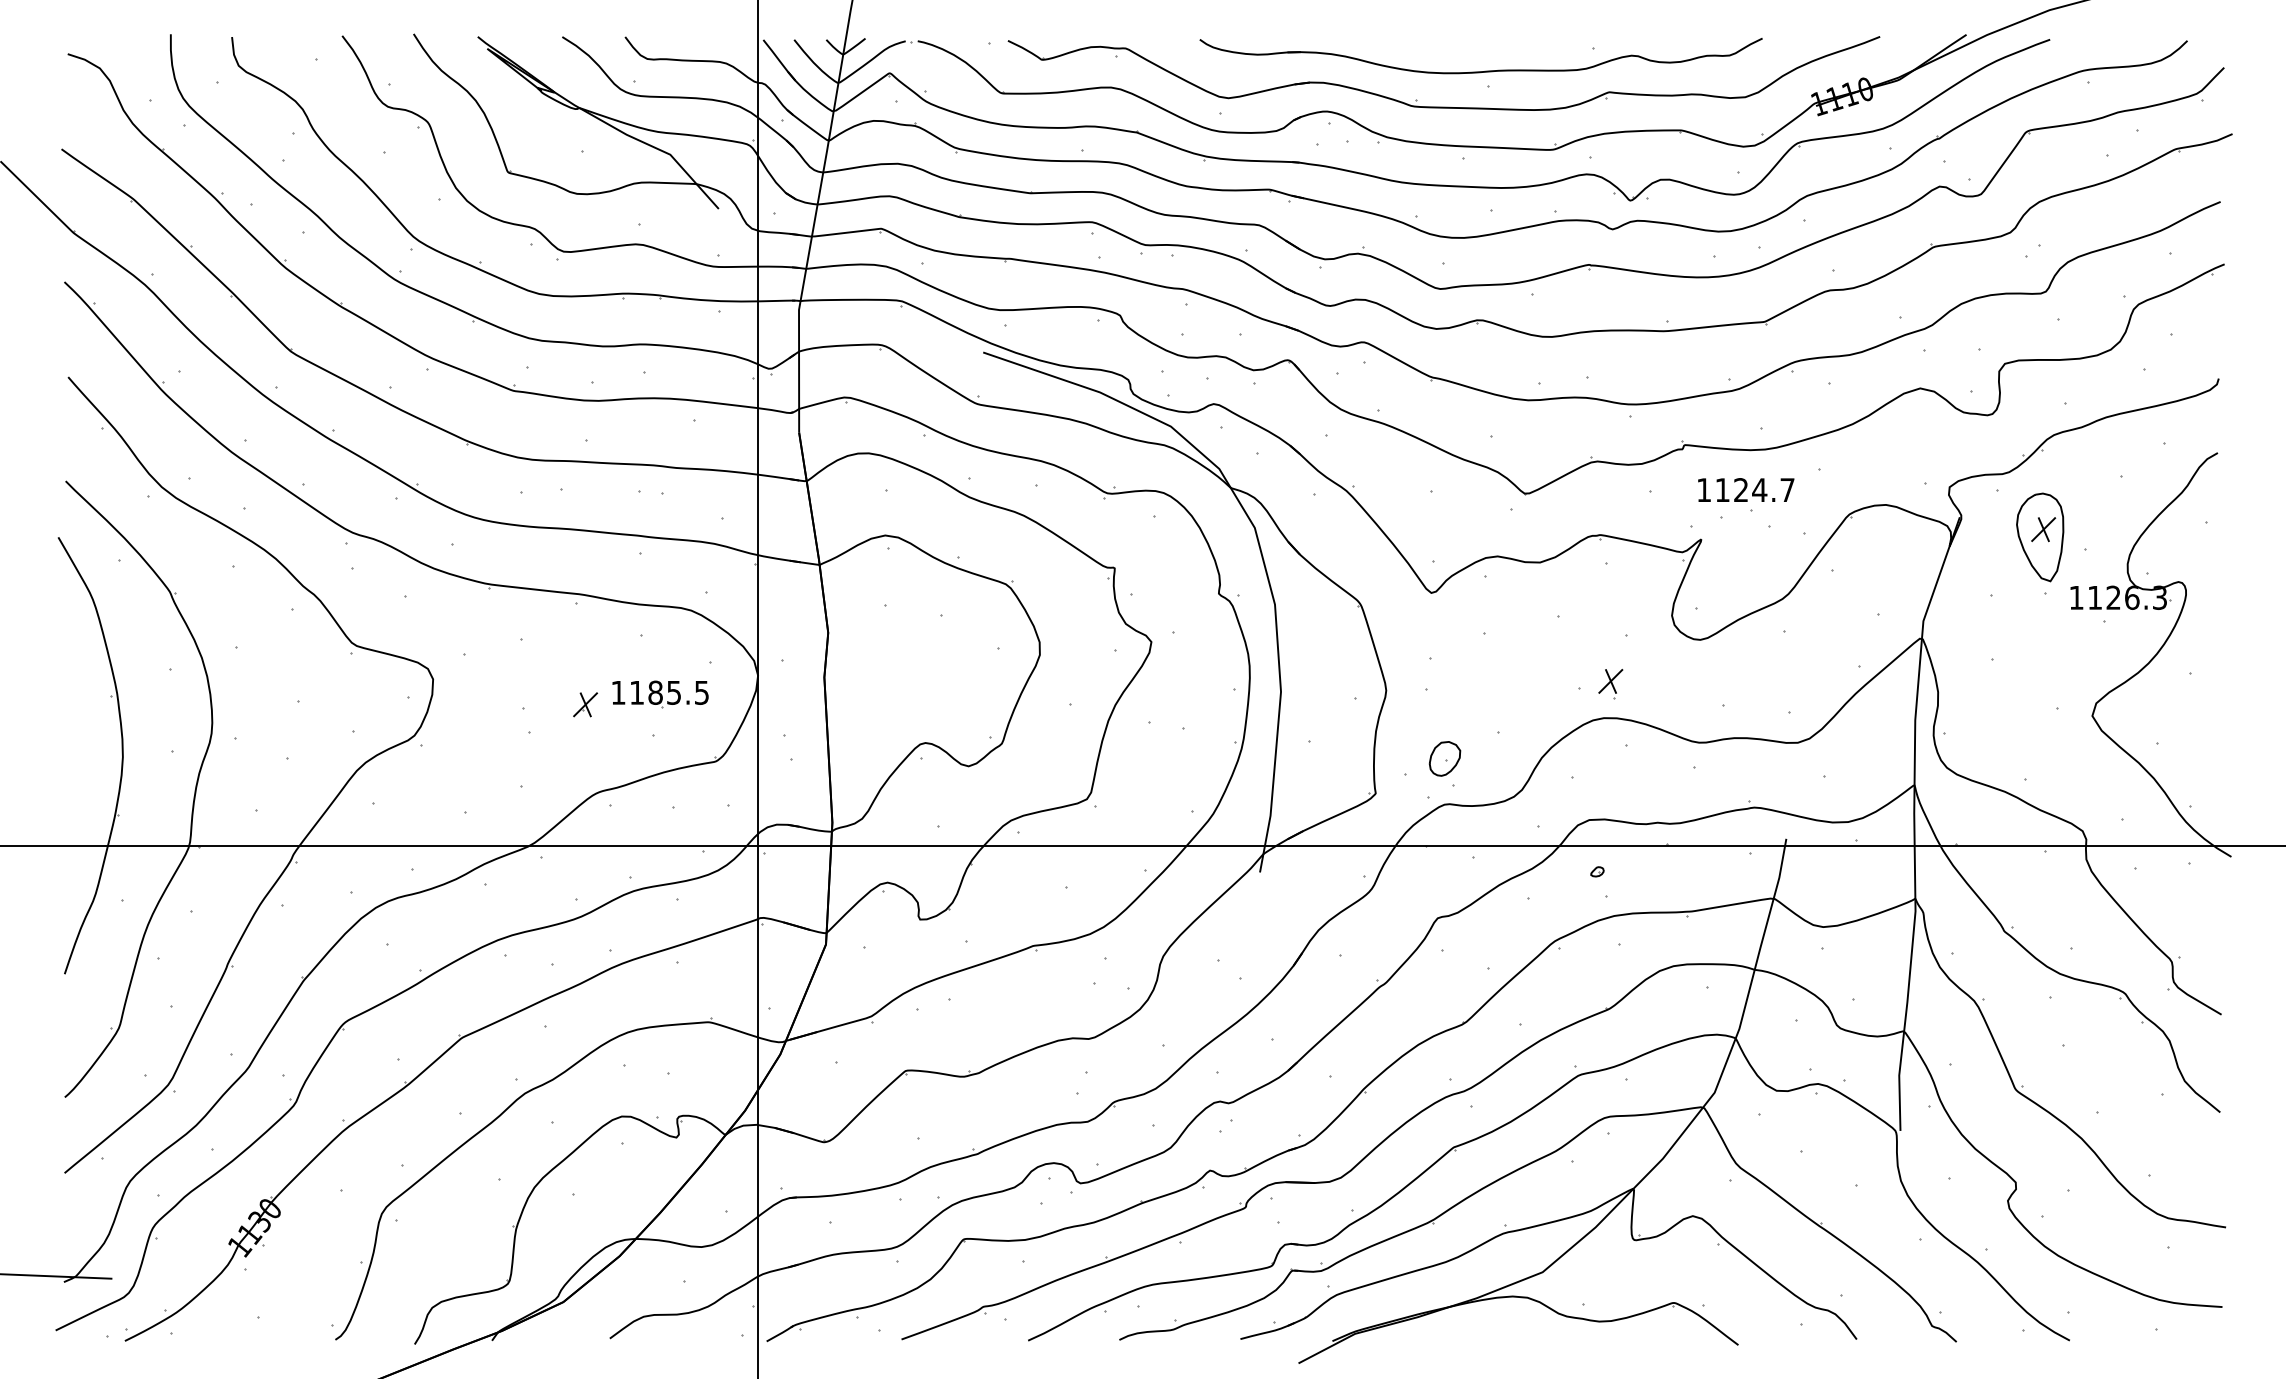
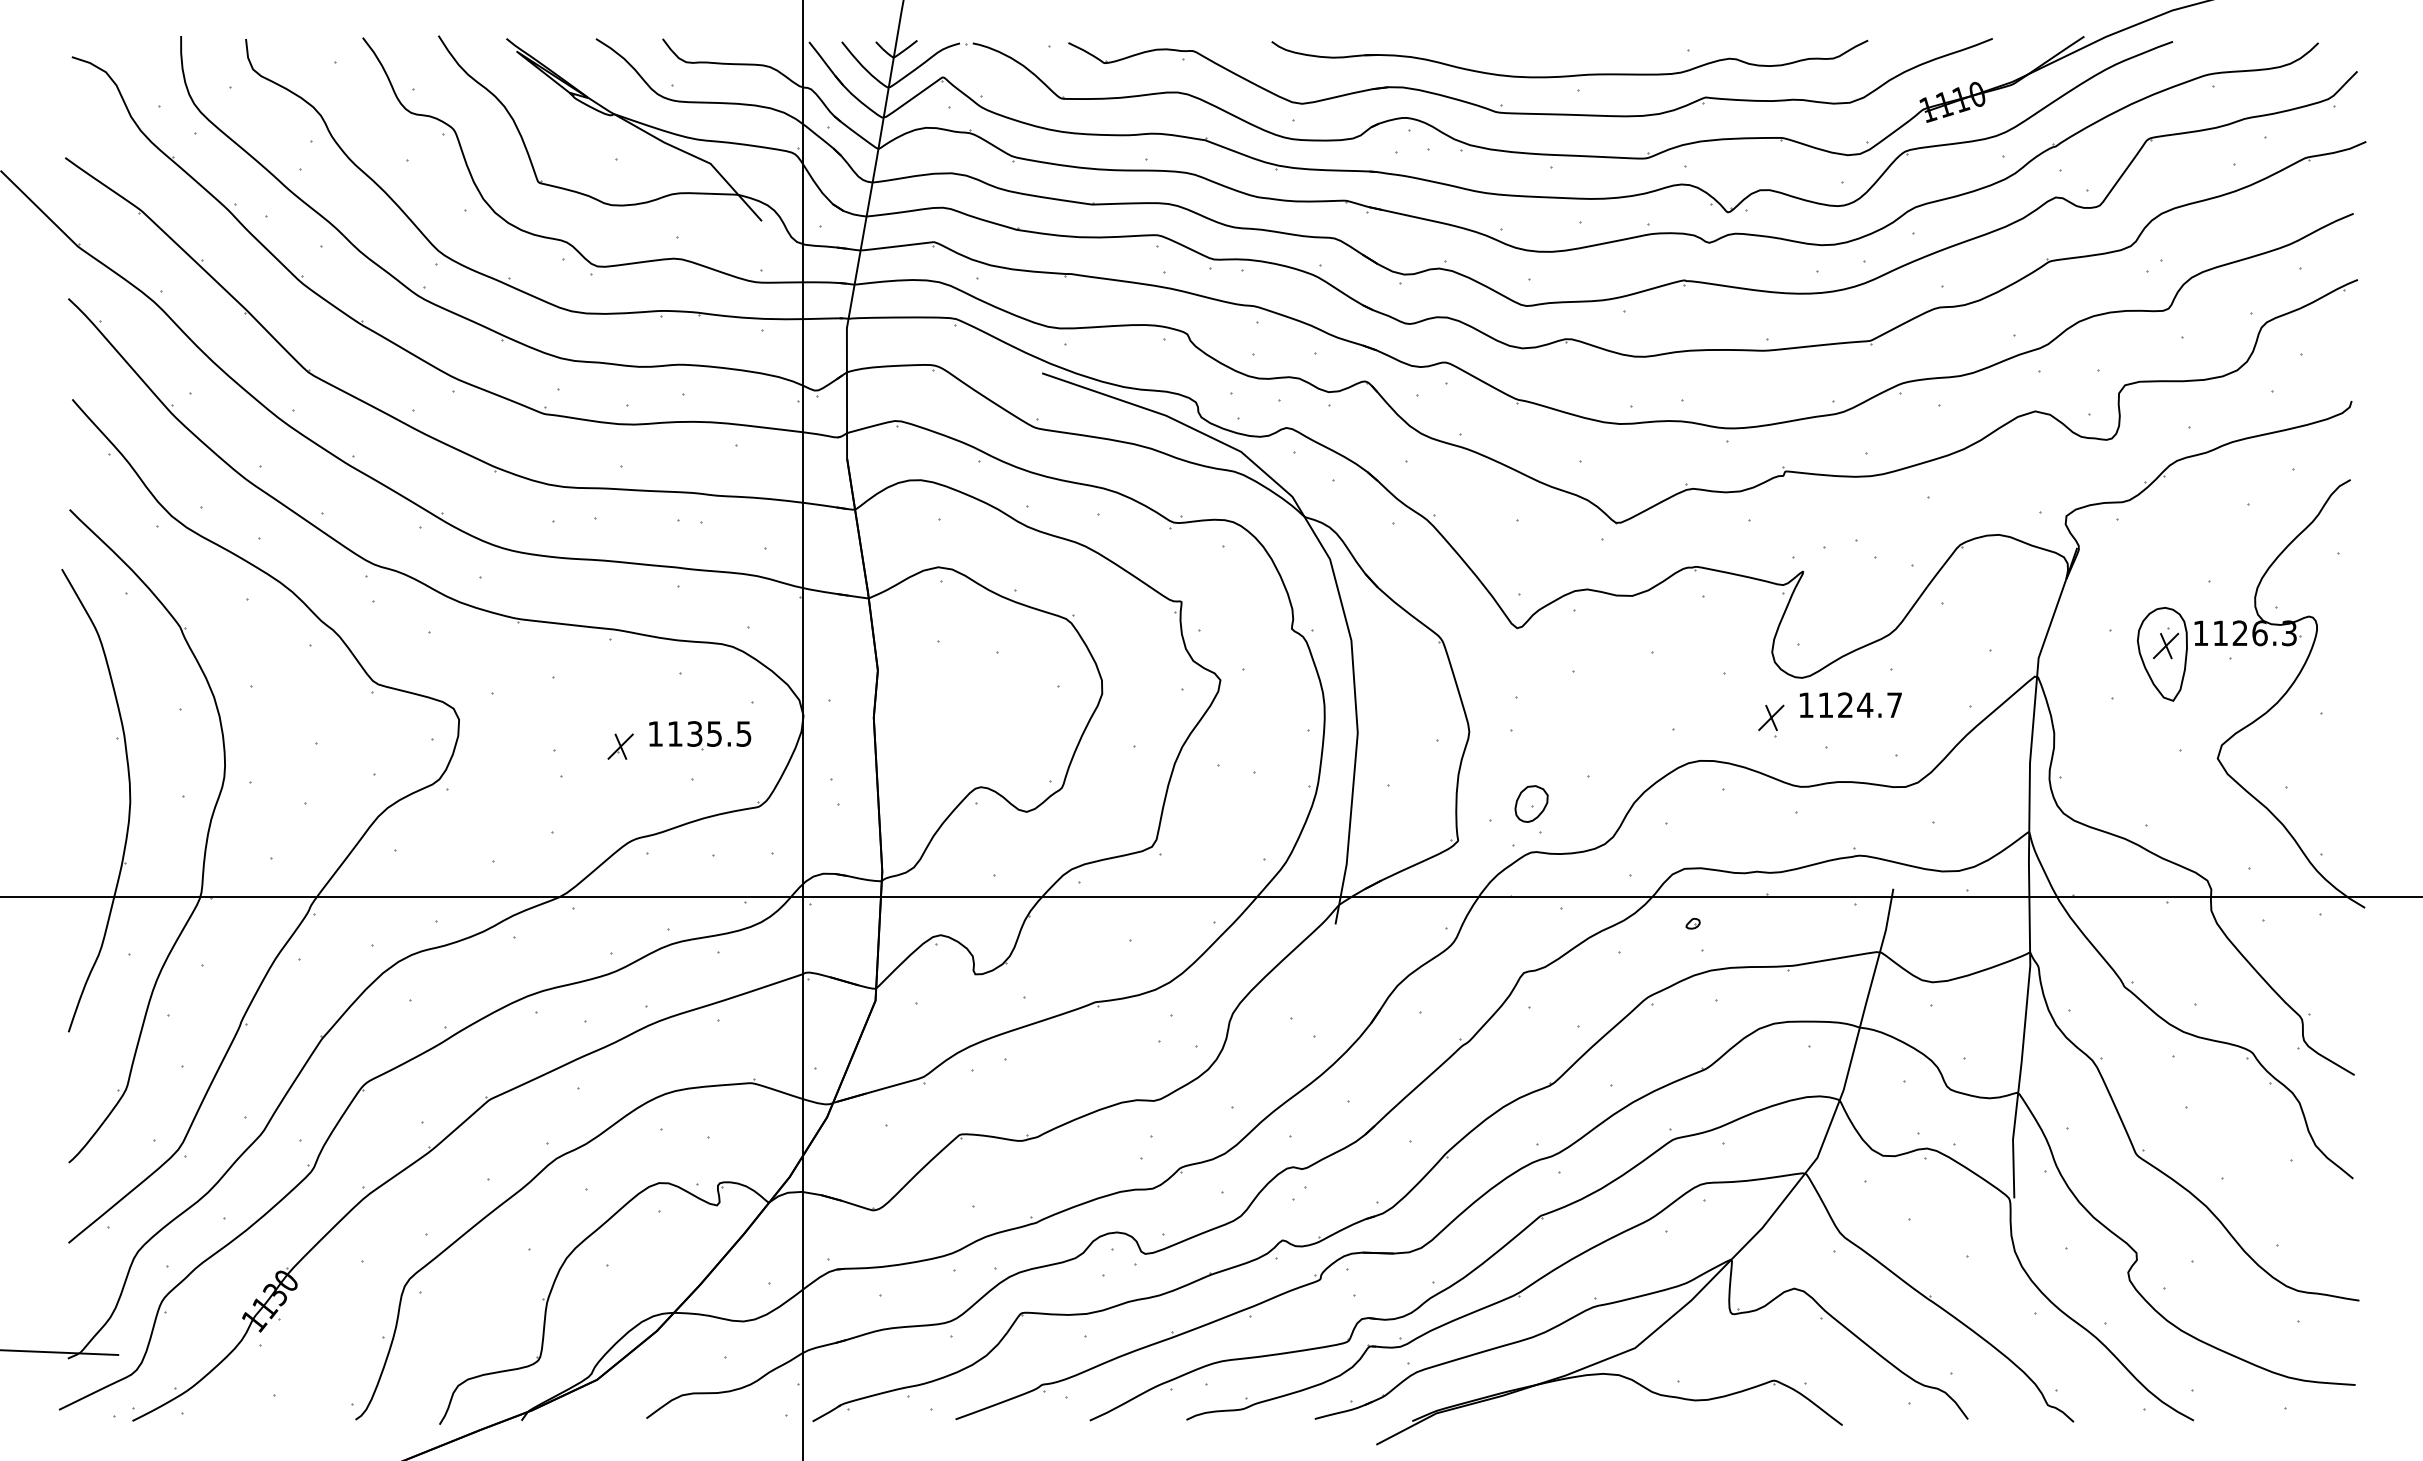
text: (1745, 489) -> (1850, 704), moved
part: (2040, 537) -> (2162, 654), moved
part: (1610, 683) -> (1771, 720), moved
text: (655, 692) -> (694, 733), 1185.5 -> 1135.5

